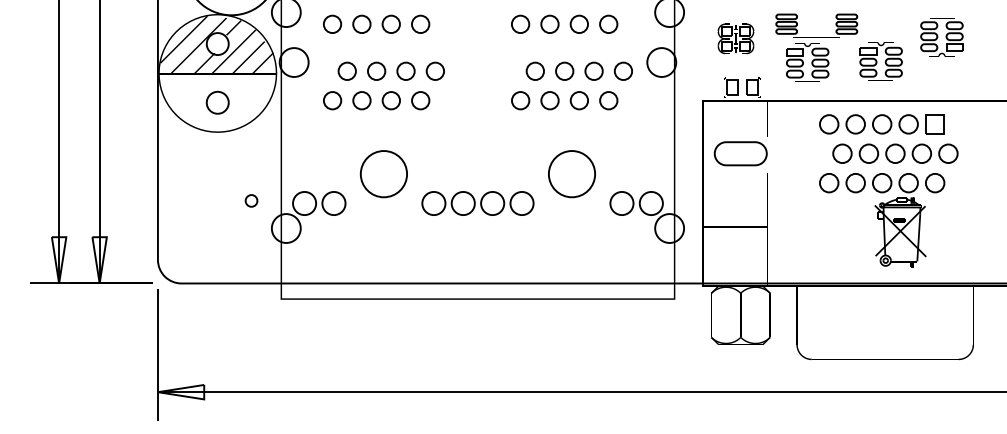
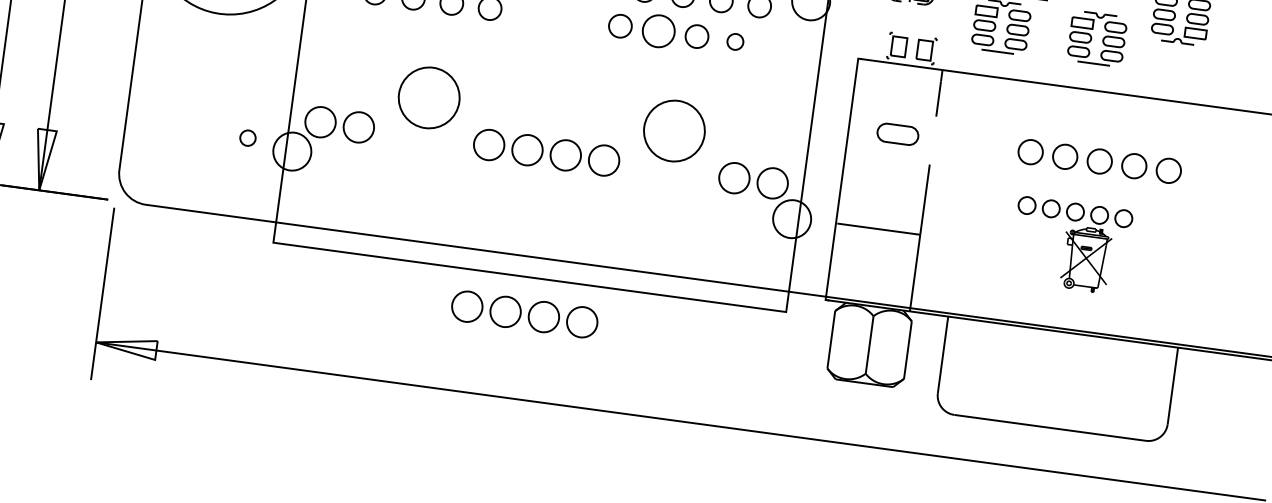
circle: (549, 100) -> (658, 31), size x1.4
circle: (608, 100) -> (735, 41), size x0.7
part: (881, 124) -> (1086, 120), removed
part: (740, 153) -> (897, 133), size x0.6
circle: (251, 200) -> (247, 137), moved
part: (882, 220) -> (1071, 246), size x0.7
part: (477, 327) -> (524, 314), added

